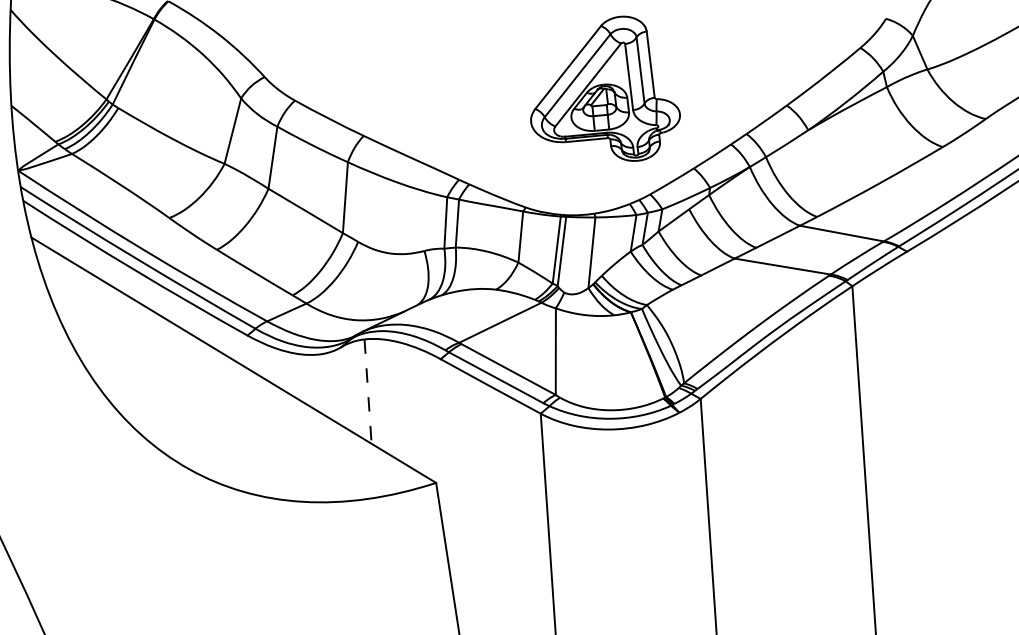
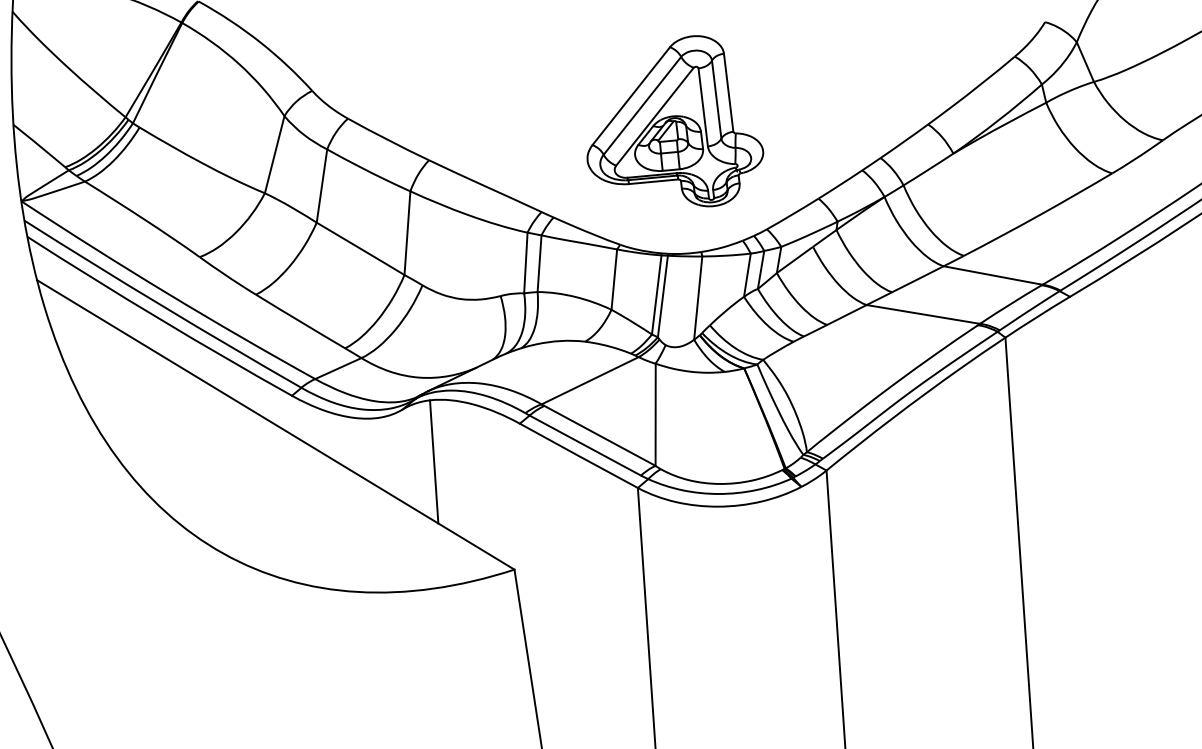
part: (605, 88) -> (675, 120), moved
line: (368, 392) -> (434, 462), dashed -> solid

